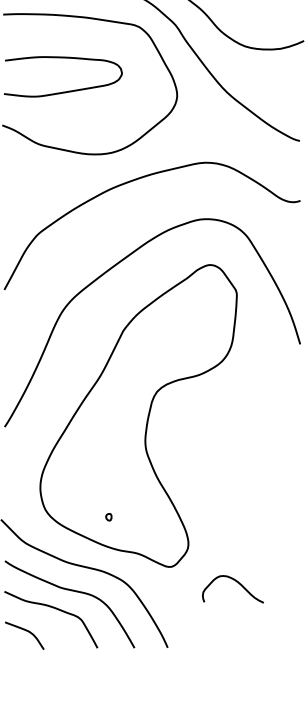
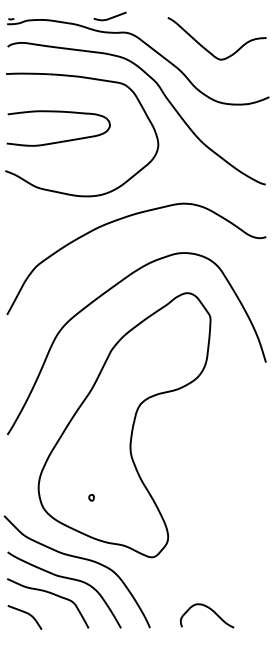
part: (108, 516) -> (91, 497), moved
curve: (236, 583) -> (210, 610), moved

